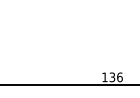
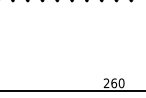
text: (111, 77) -> (113, 83), 136 -> 260

